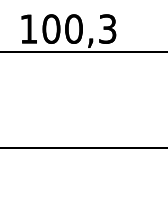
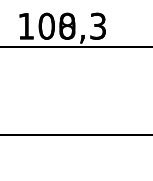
text: (74, 29) -> (67, 26), 100,3 -> 108,3

